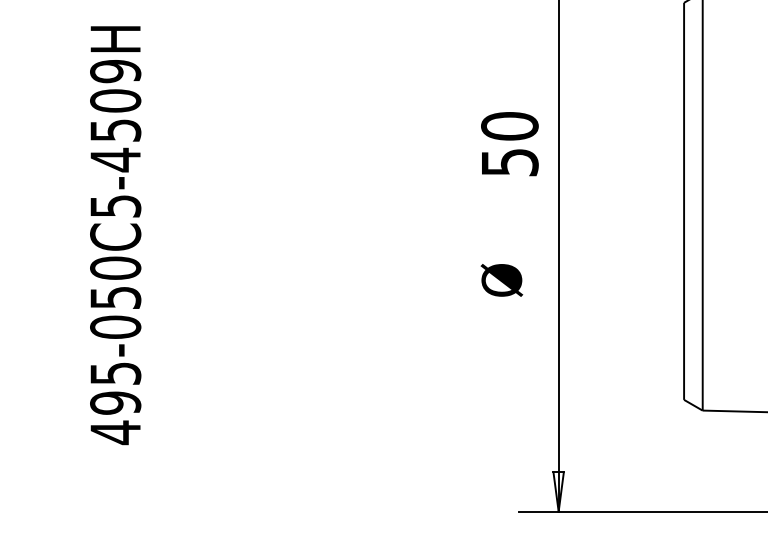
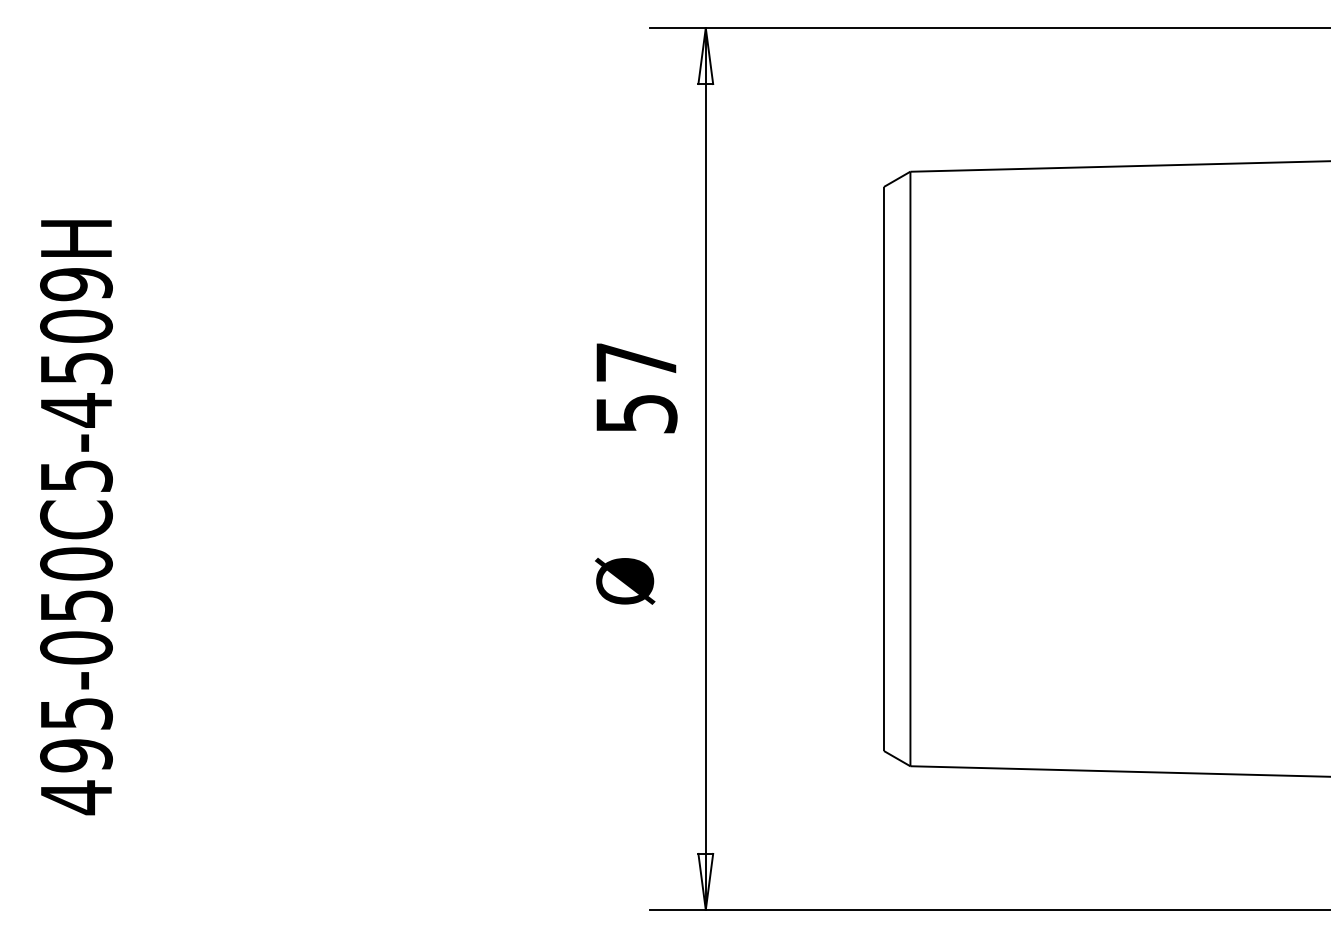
text: (509, 126) -> (636, 362), 50 -> 57

